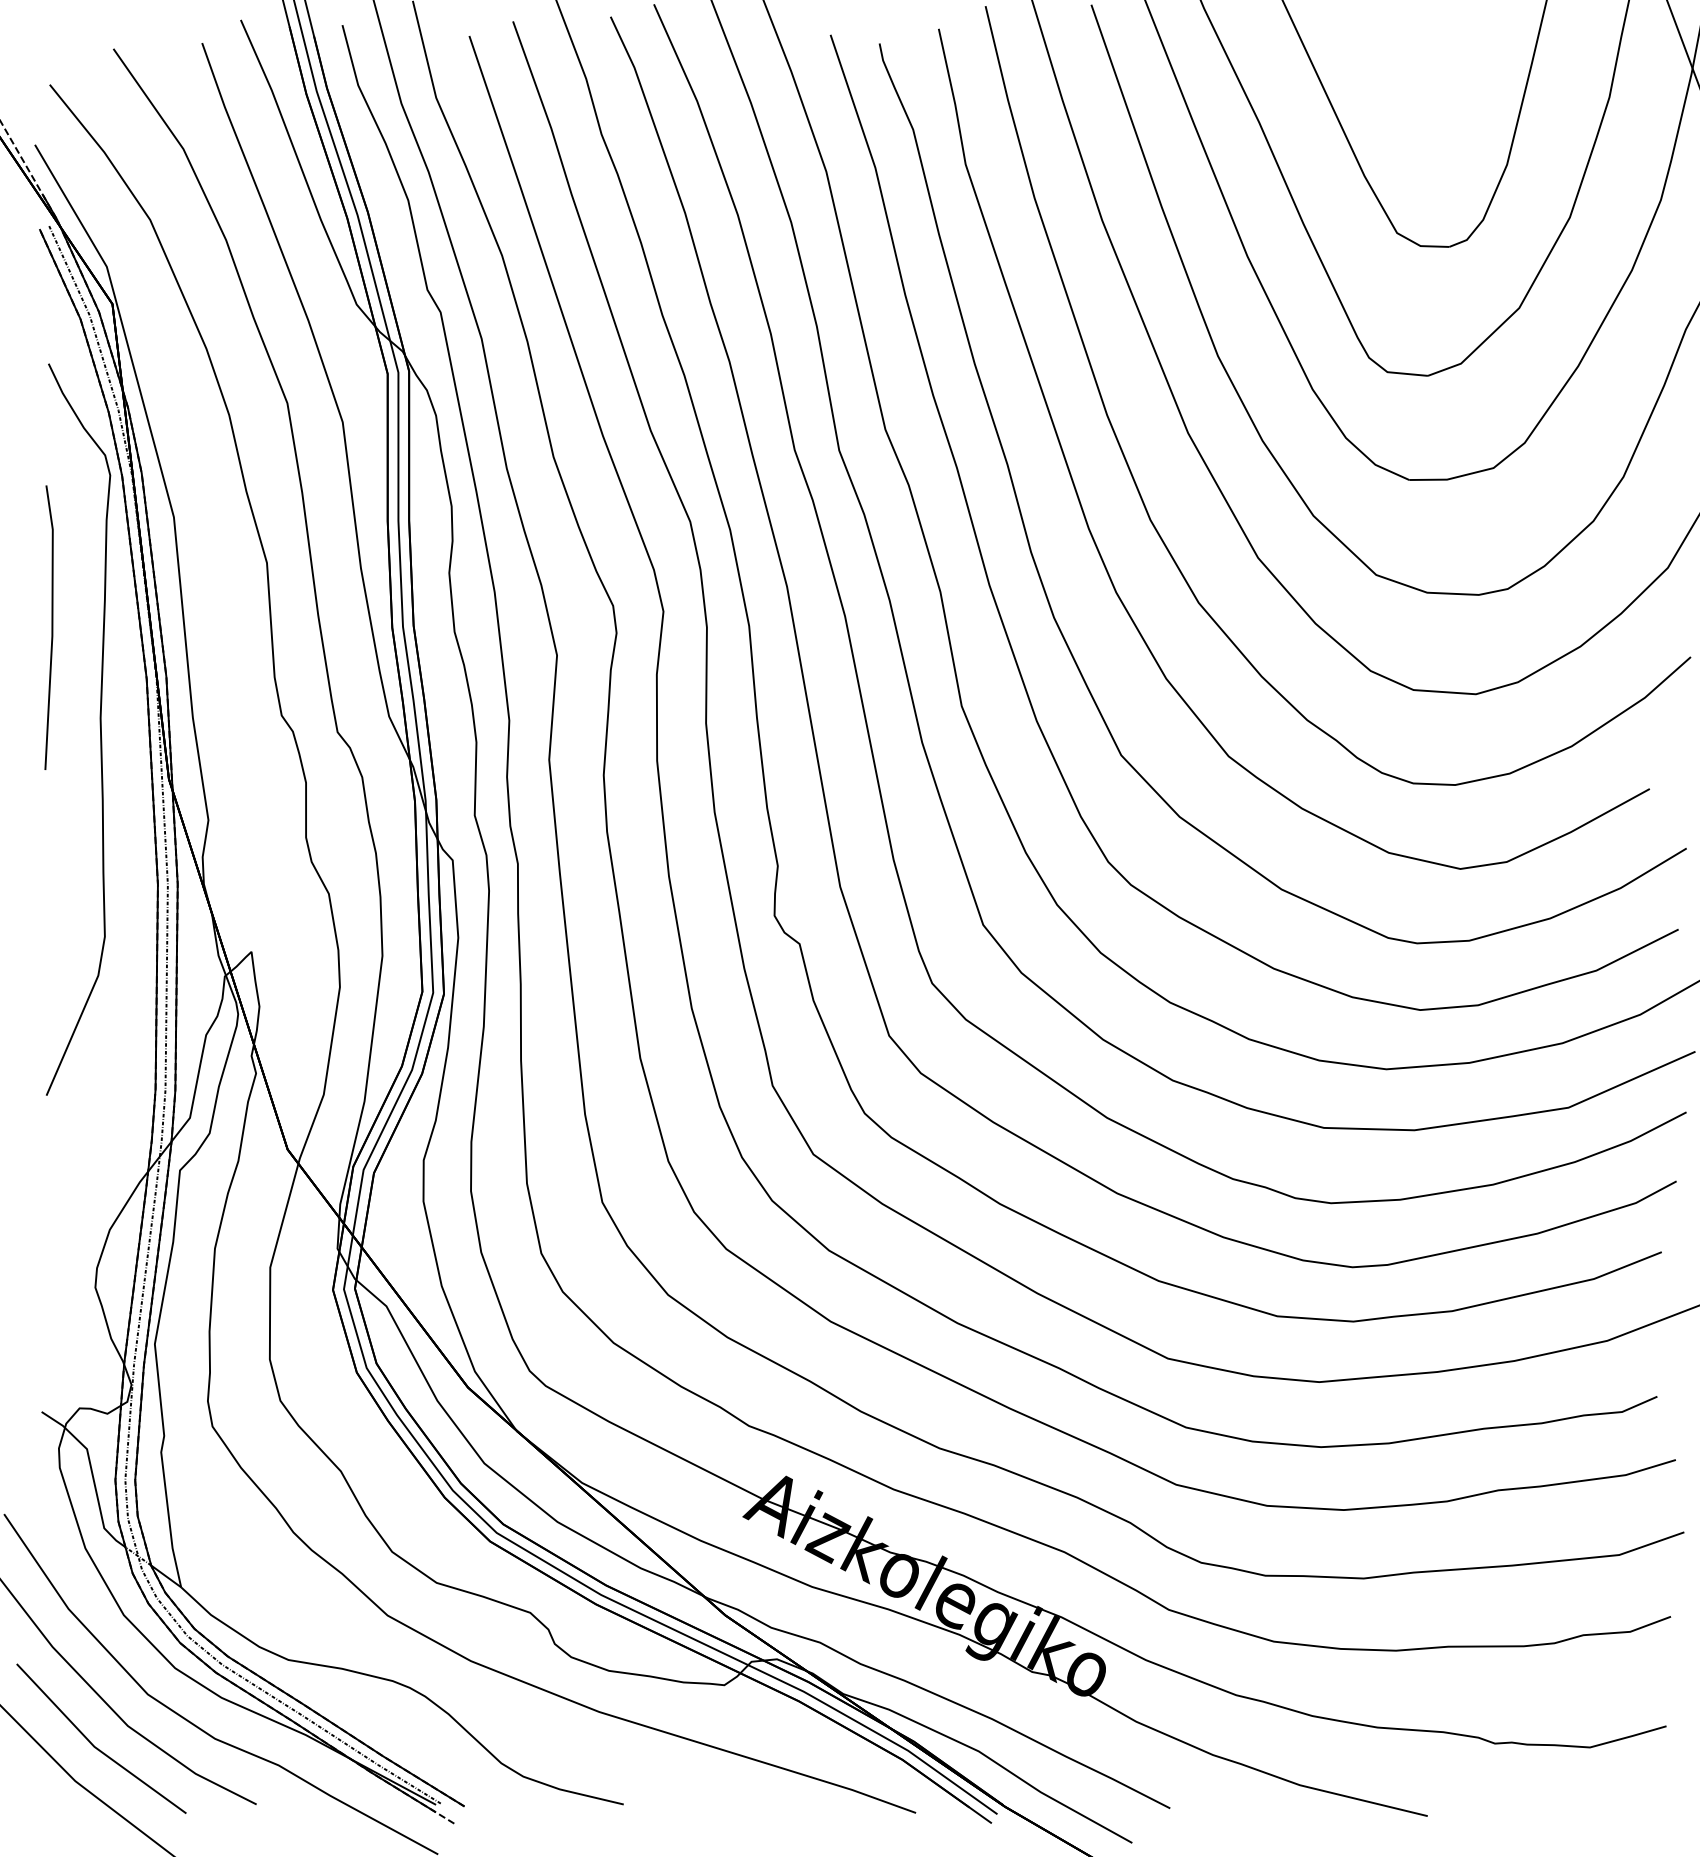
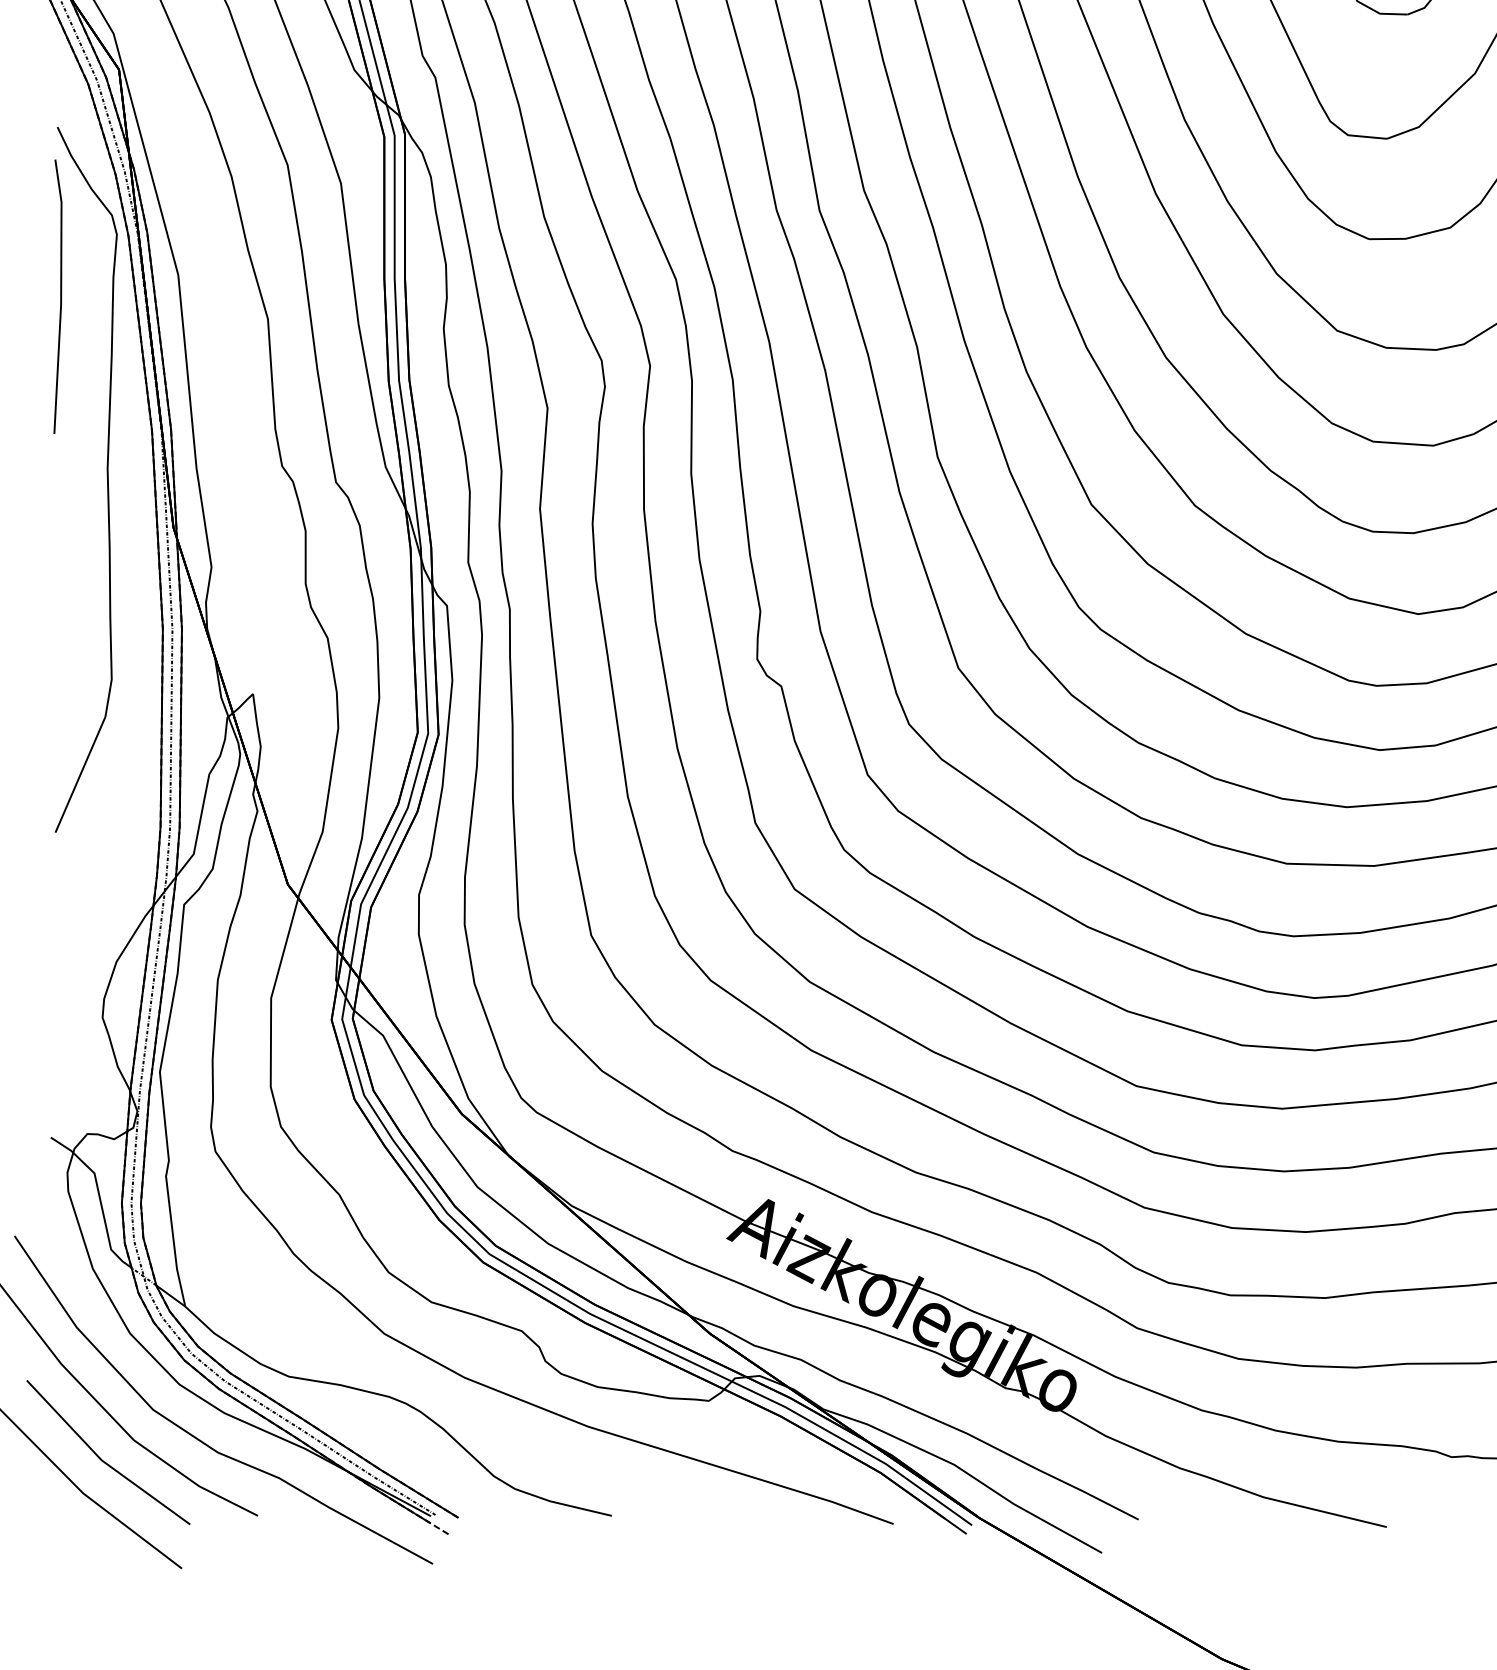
line: (51, 627) -> (60, 296), moved

